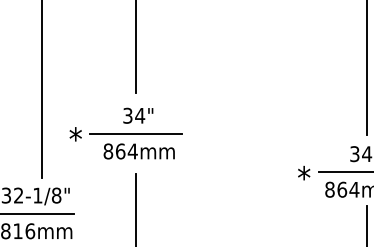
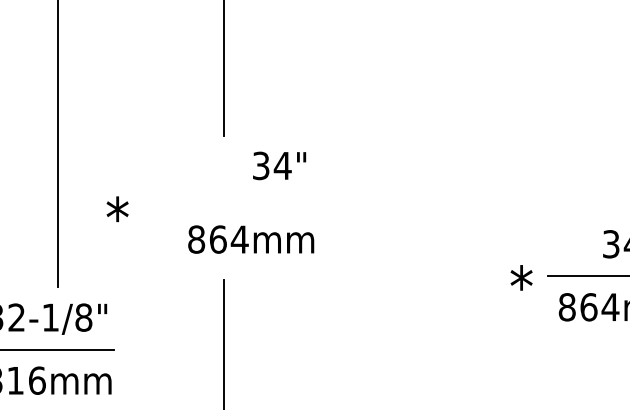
text: (138, 115) -> (279, 165), moved
line: (135, 133) -> (223, 207), removed
text: (138, 151) -> (249, 239), moved

